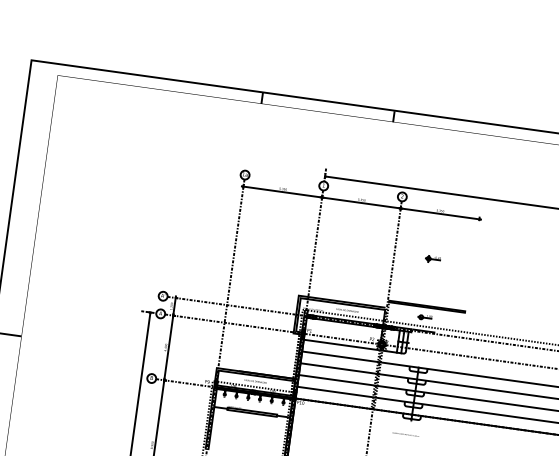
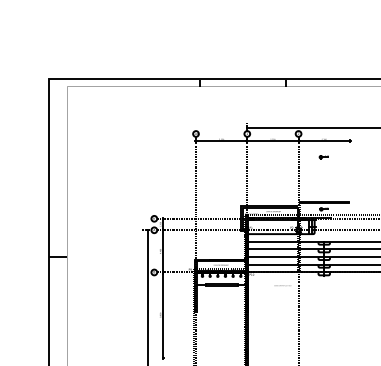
part: (432, 259) -> (323, 157), moved
text: (405, 434) -> (282, 285), moved

